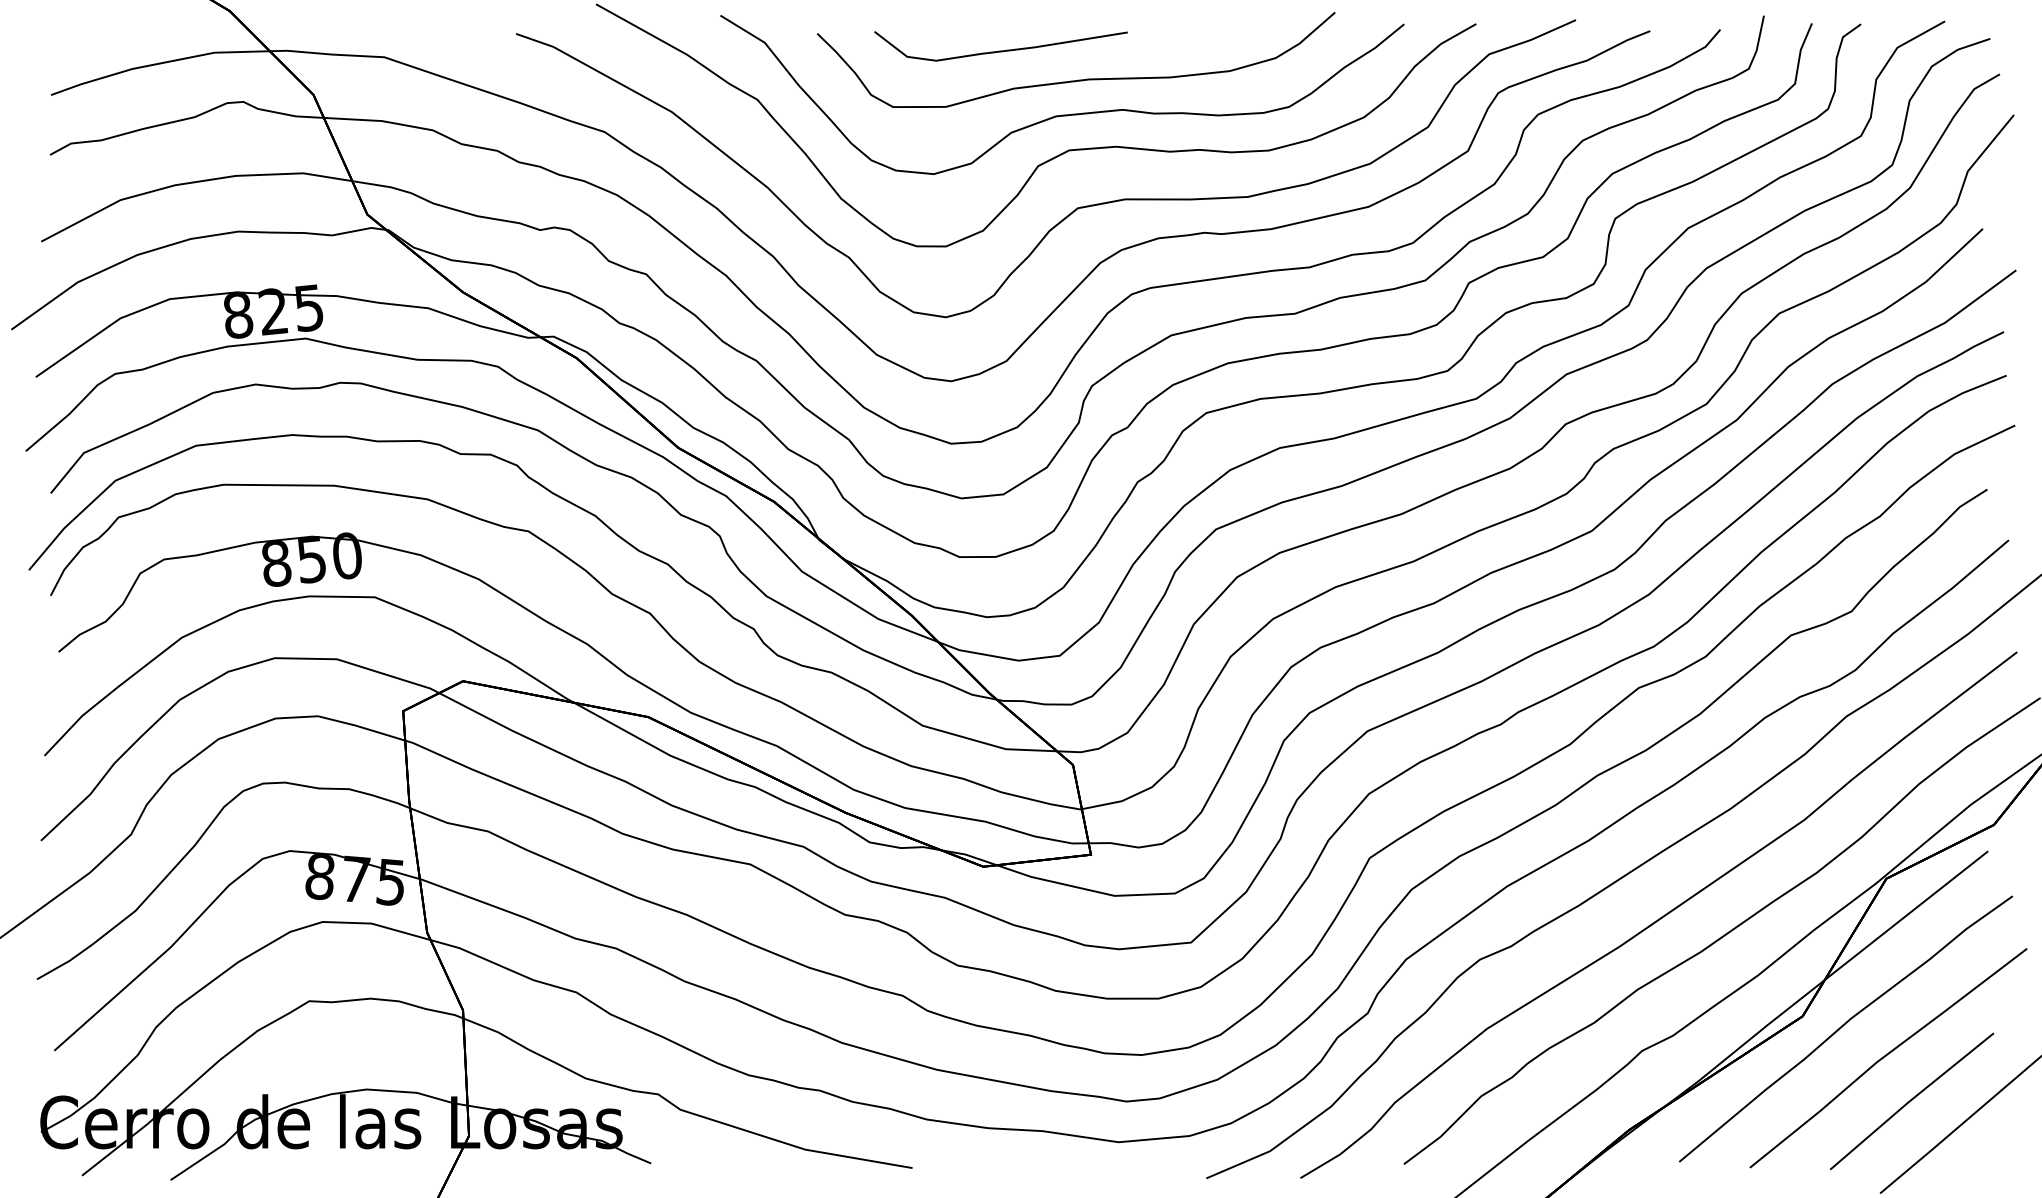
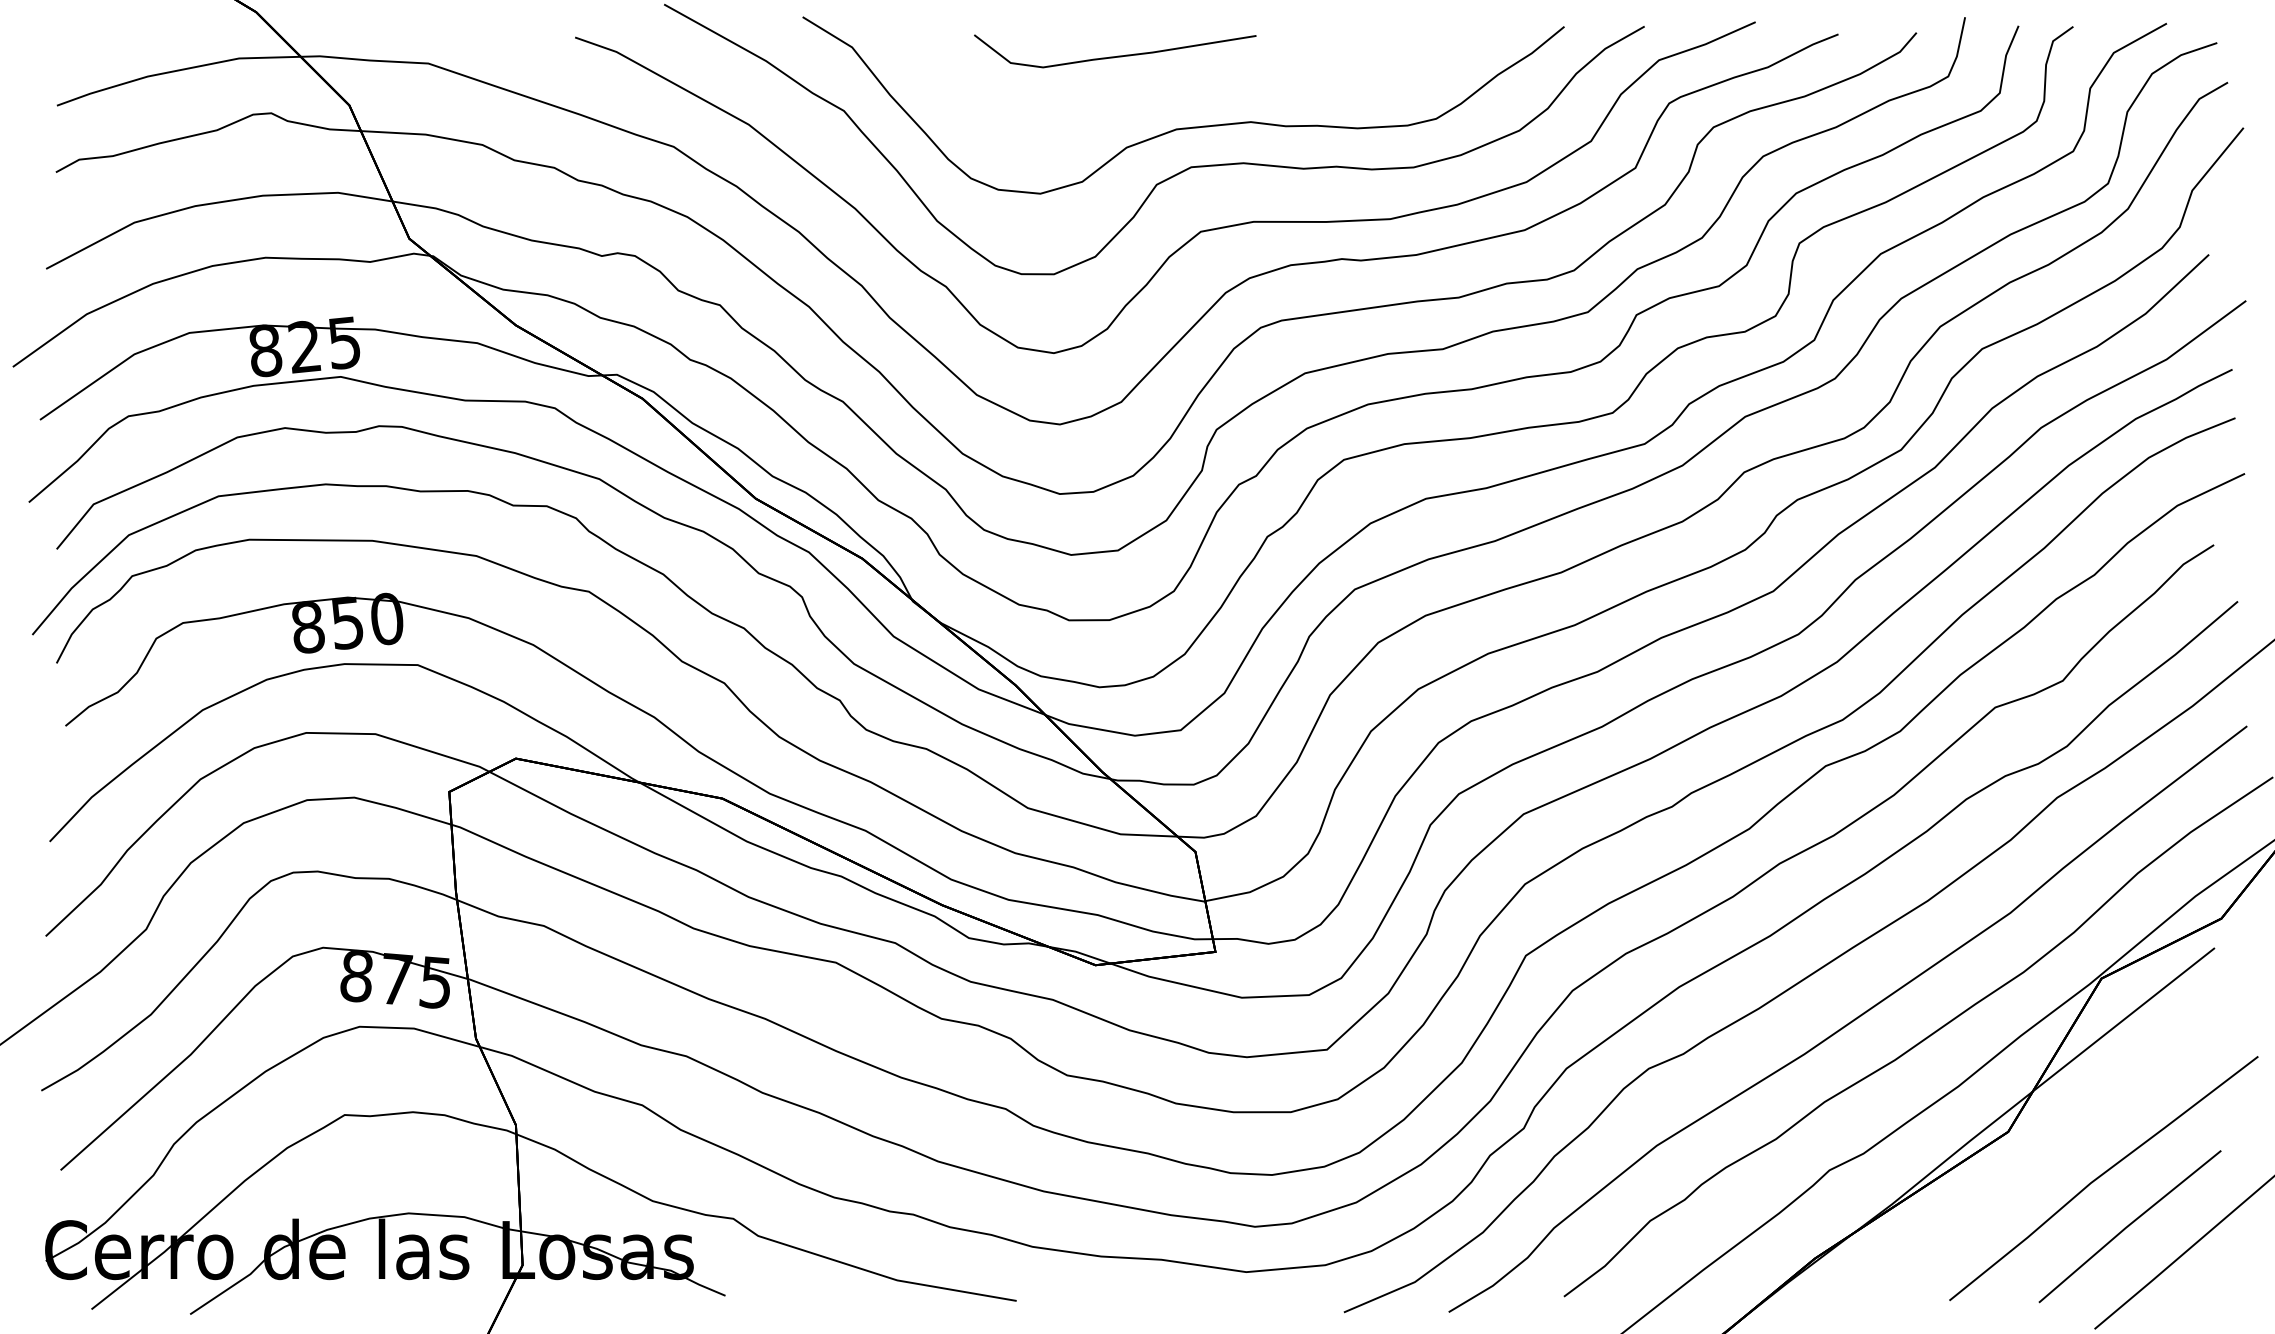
part: (1077, 79) -> (1200, 88), removed
part: (1845, 1028) -> (2056, 1145), removed

